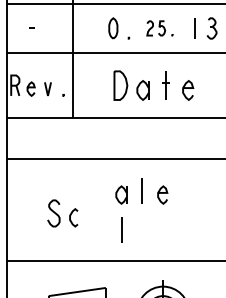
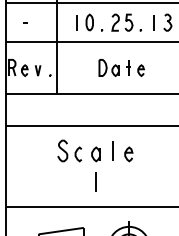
line: (96, 28) -> (76, 22), added
part: (159, 28) -> (126, 22), size x1.43
part: (153, 85) -> (121, 67), size x0.71
part: (62, 212) -> (69, 150), moved

